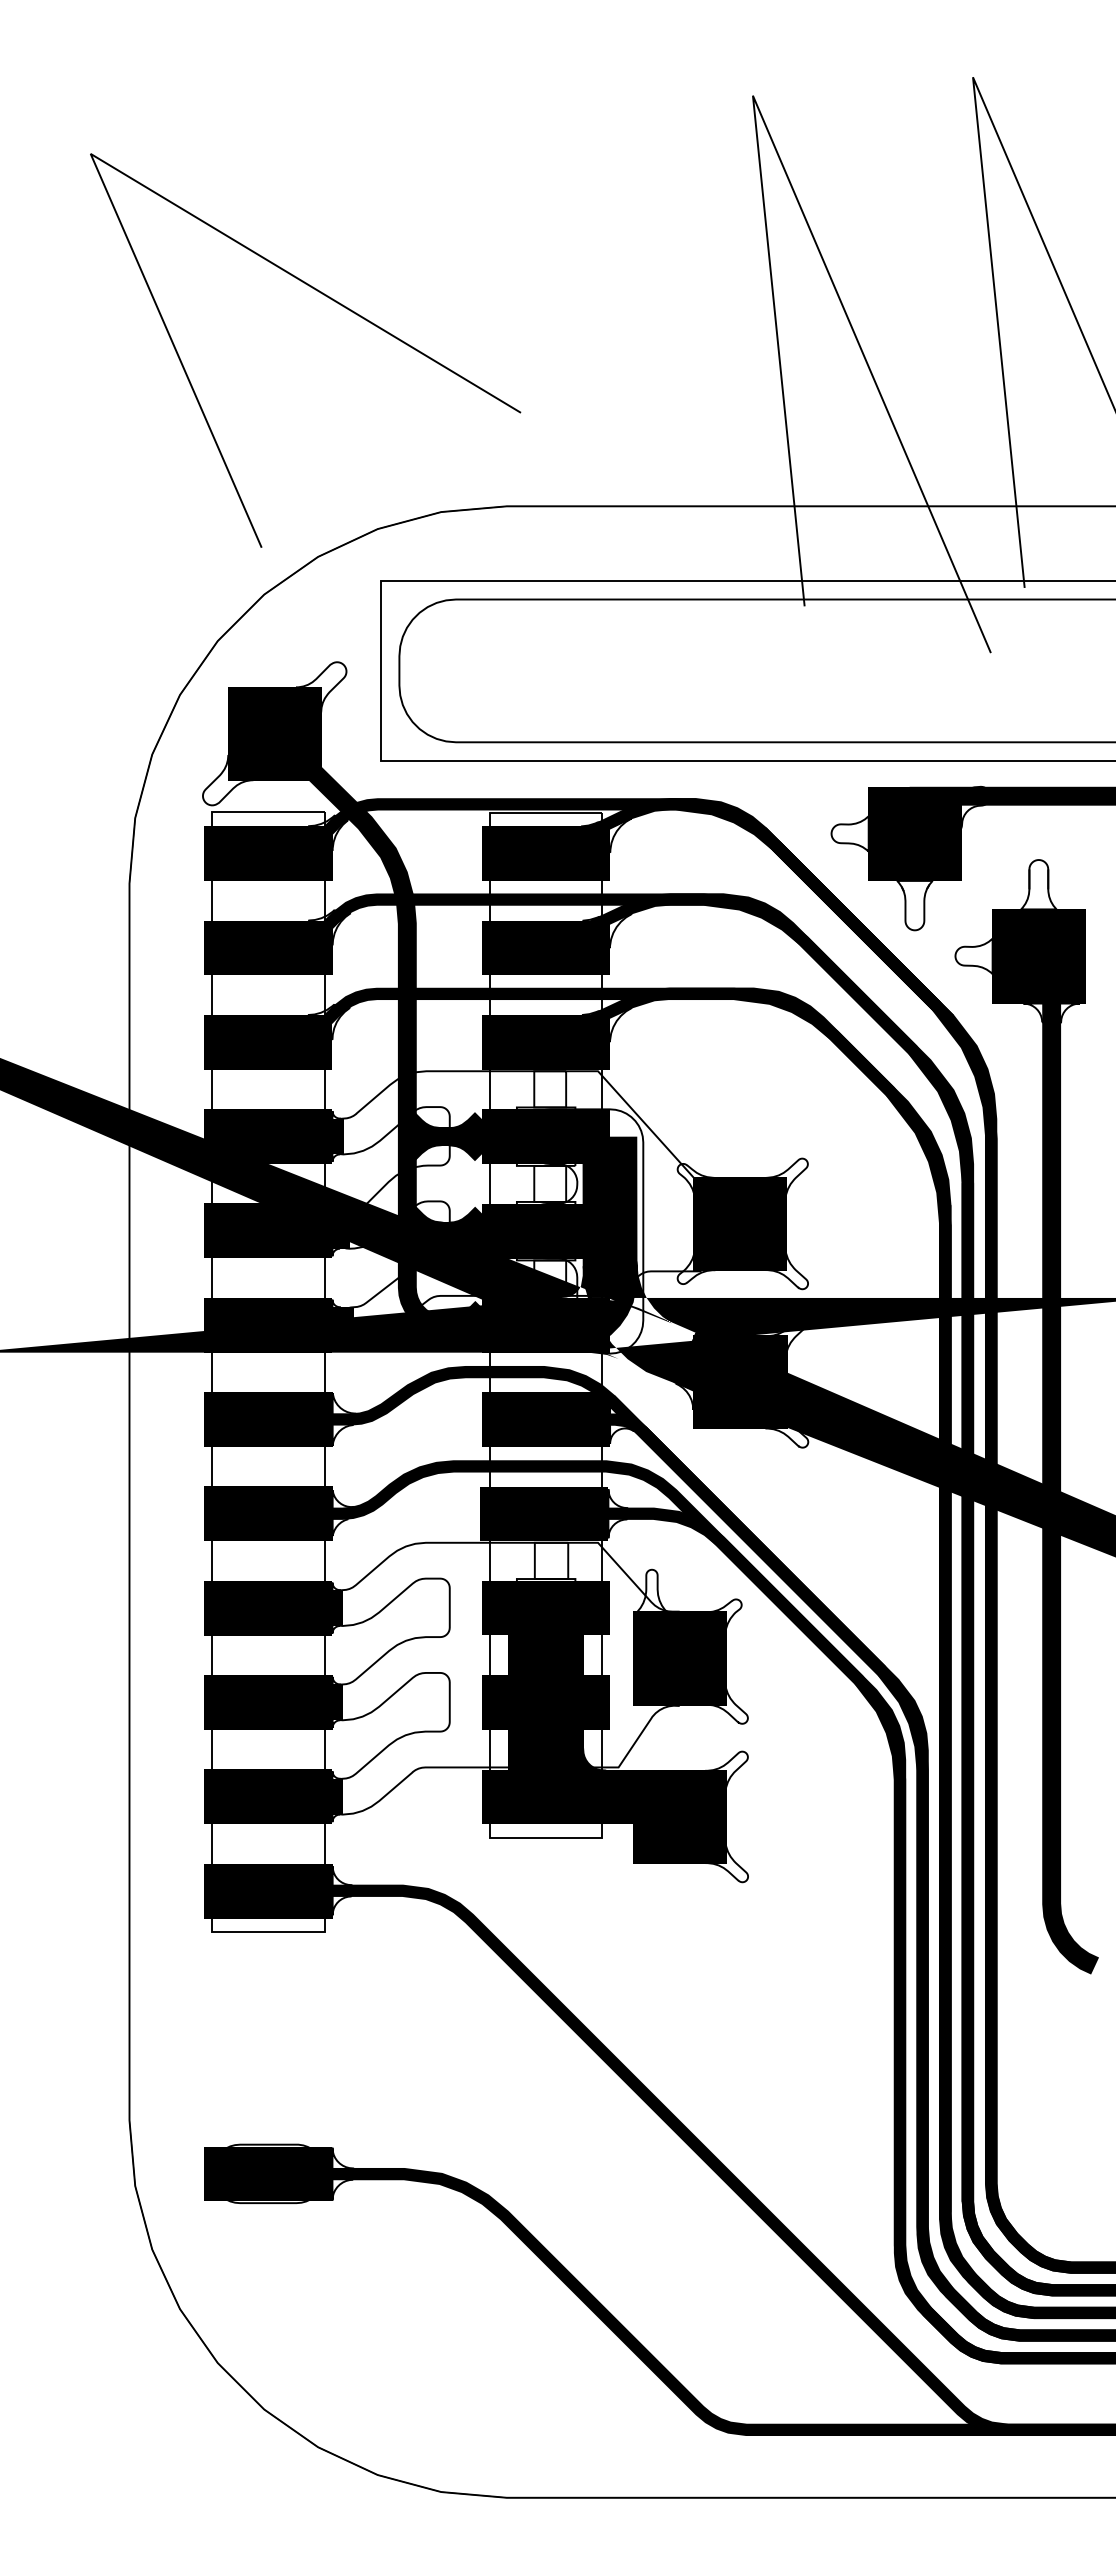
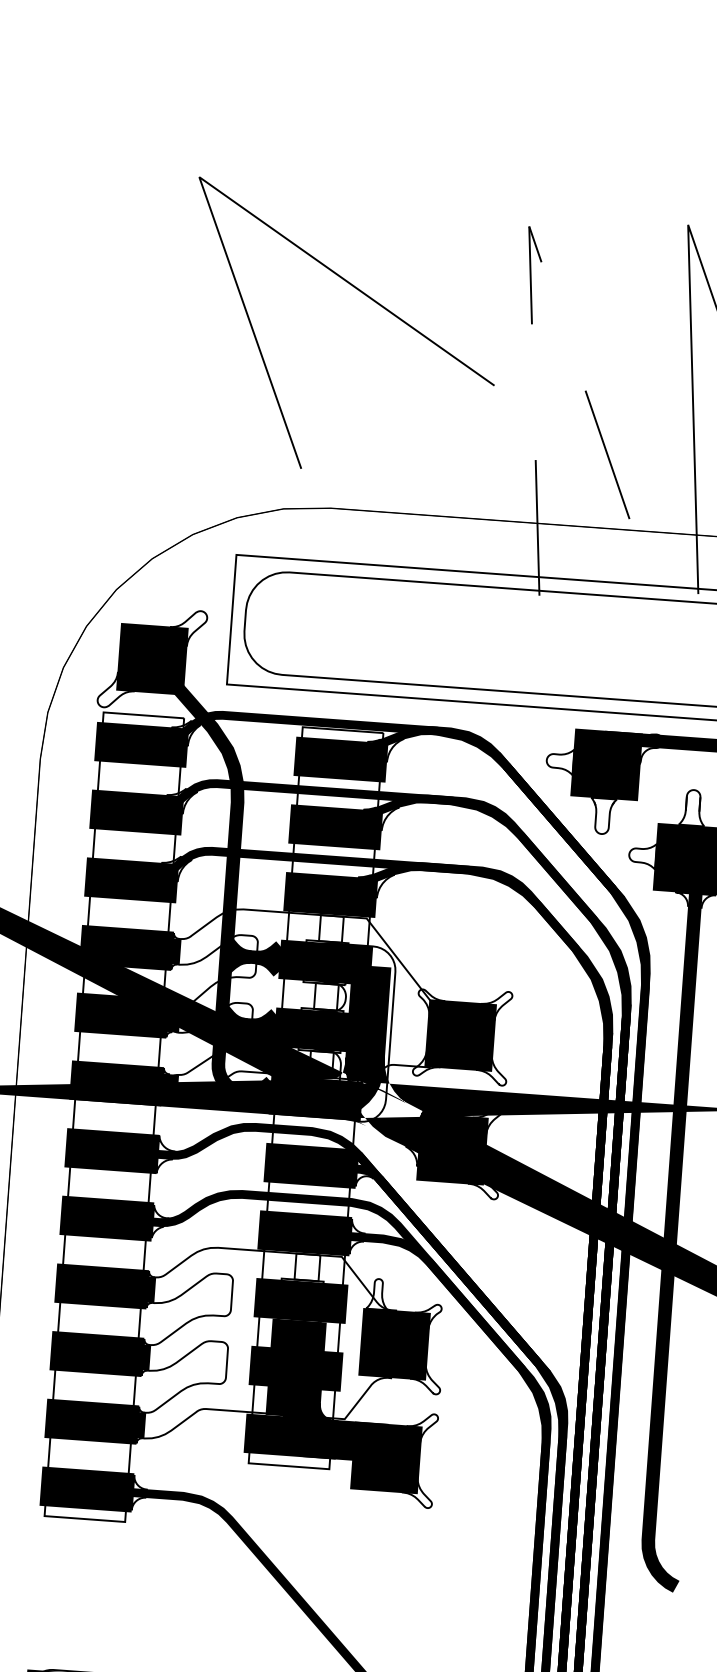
line: (770, 137) -> (539, 257), solid -> dashed
line: (333, 301) -> (365, 295), moved

